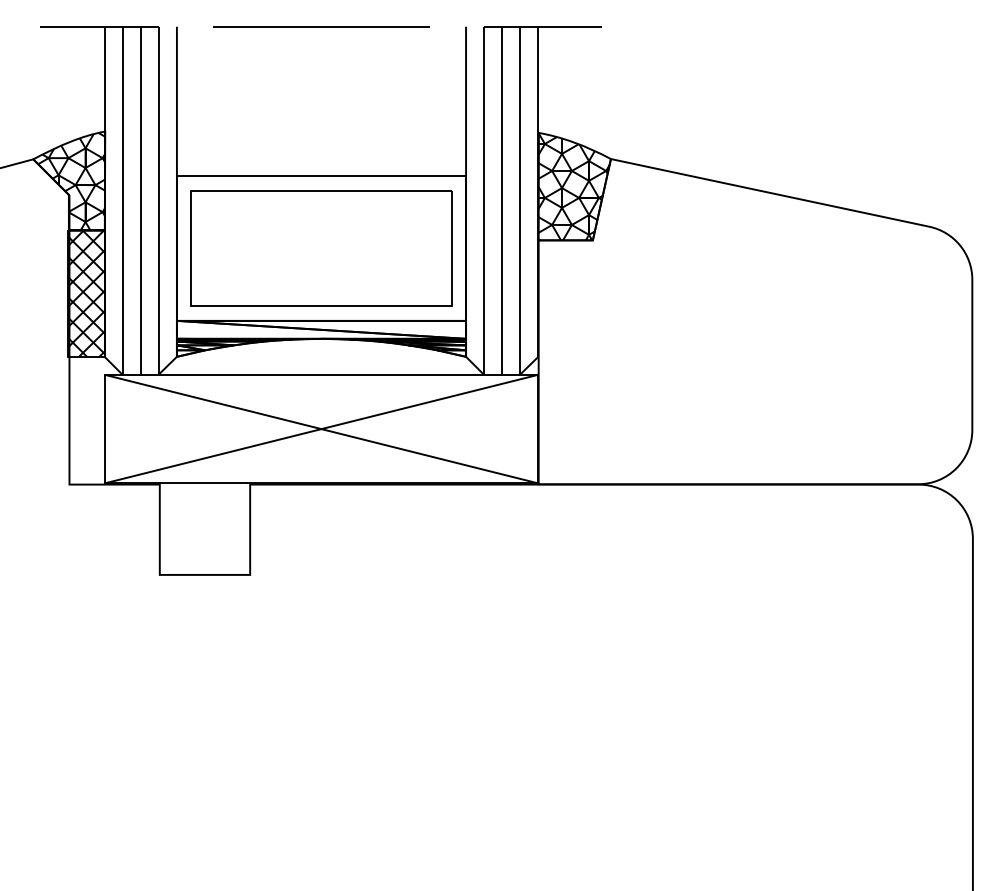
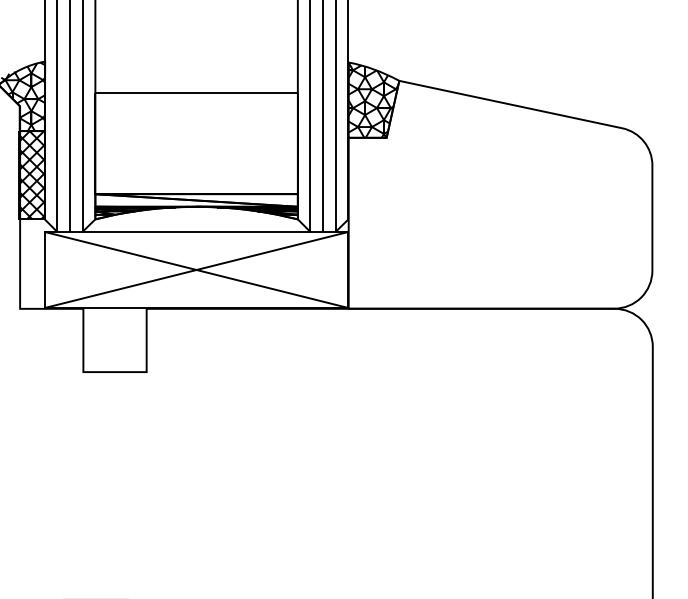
part: (321, 248) -> (196, 143), removed

